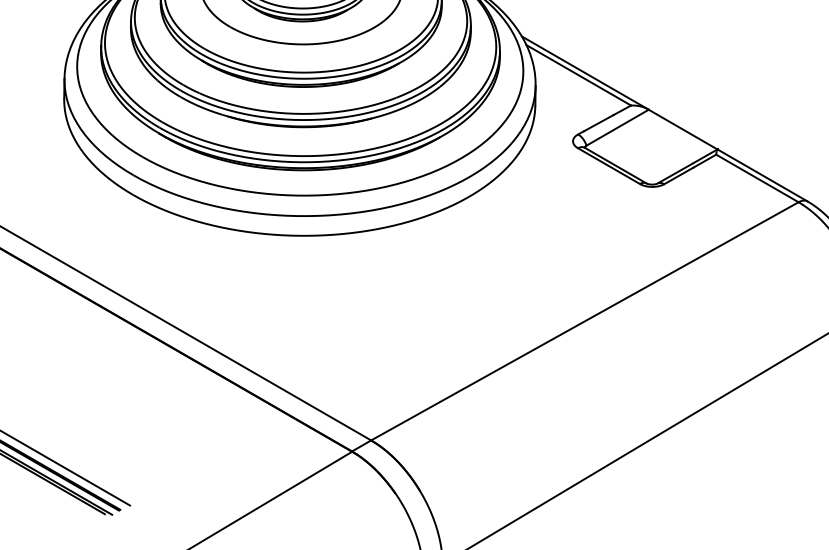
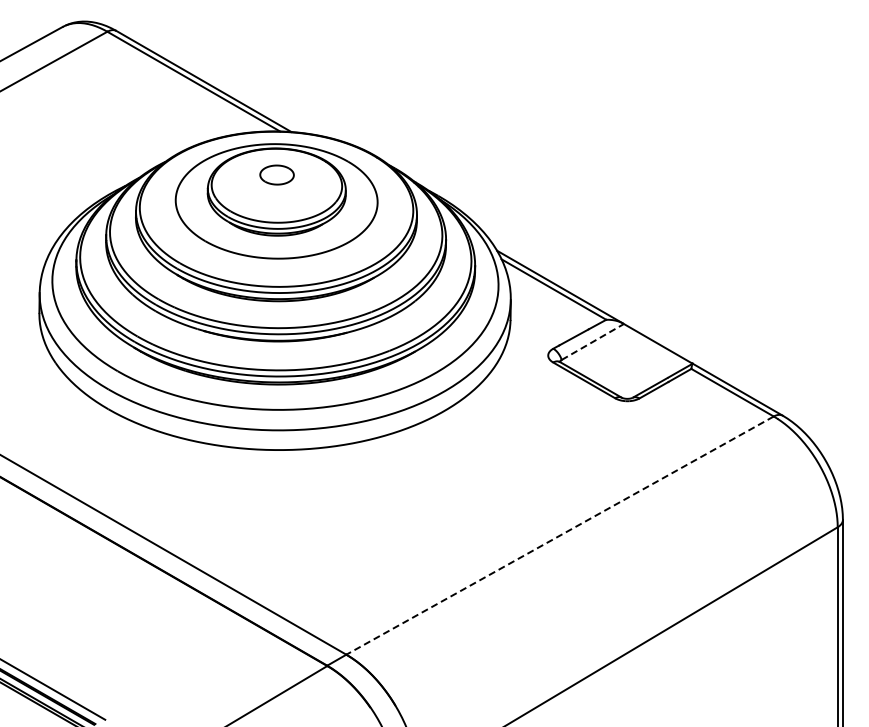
line: (617, 127) -> (592, 341), solid -> dashed
line: (585, 321) -> (560, 535), solid -> dashed

